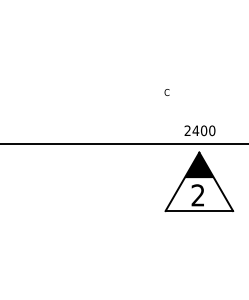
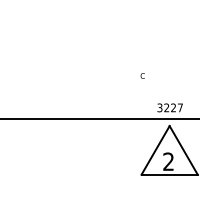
text: (199, 130) -> (169, 107), 2400 -> 3227
fill: (199, 165) -> (169, 136), removed

